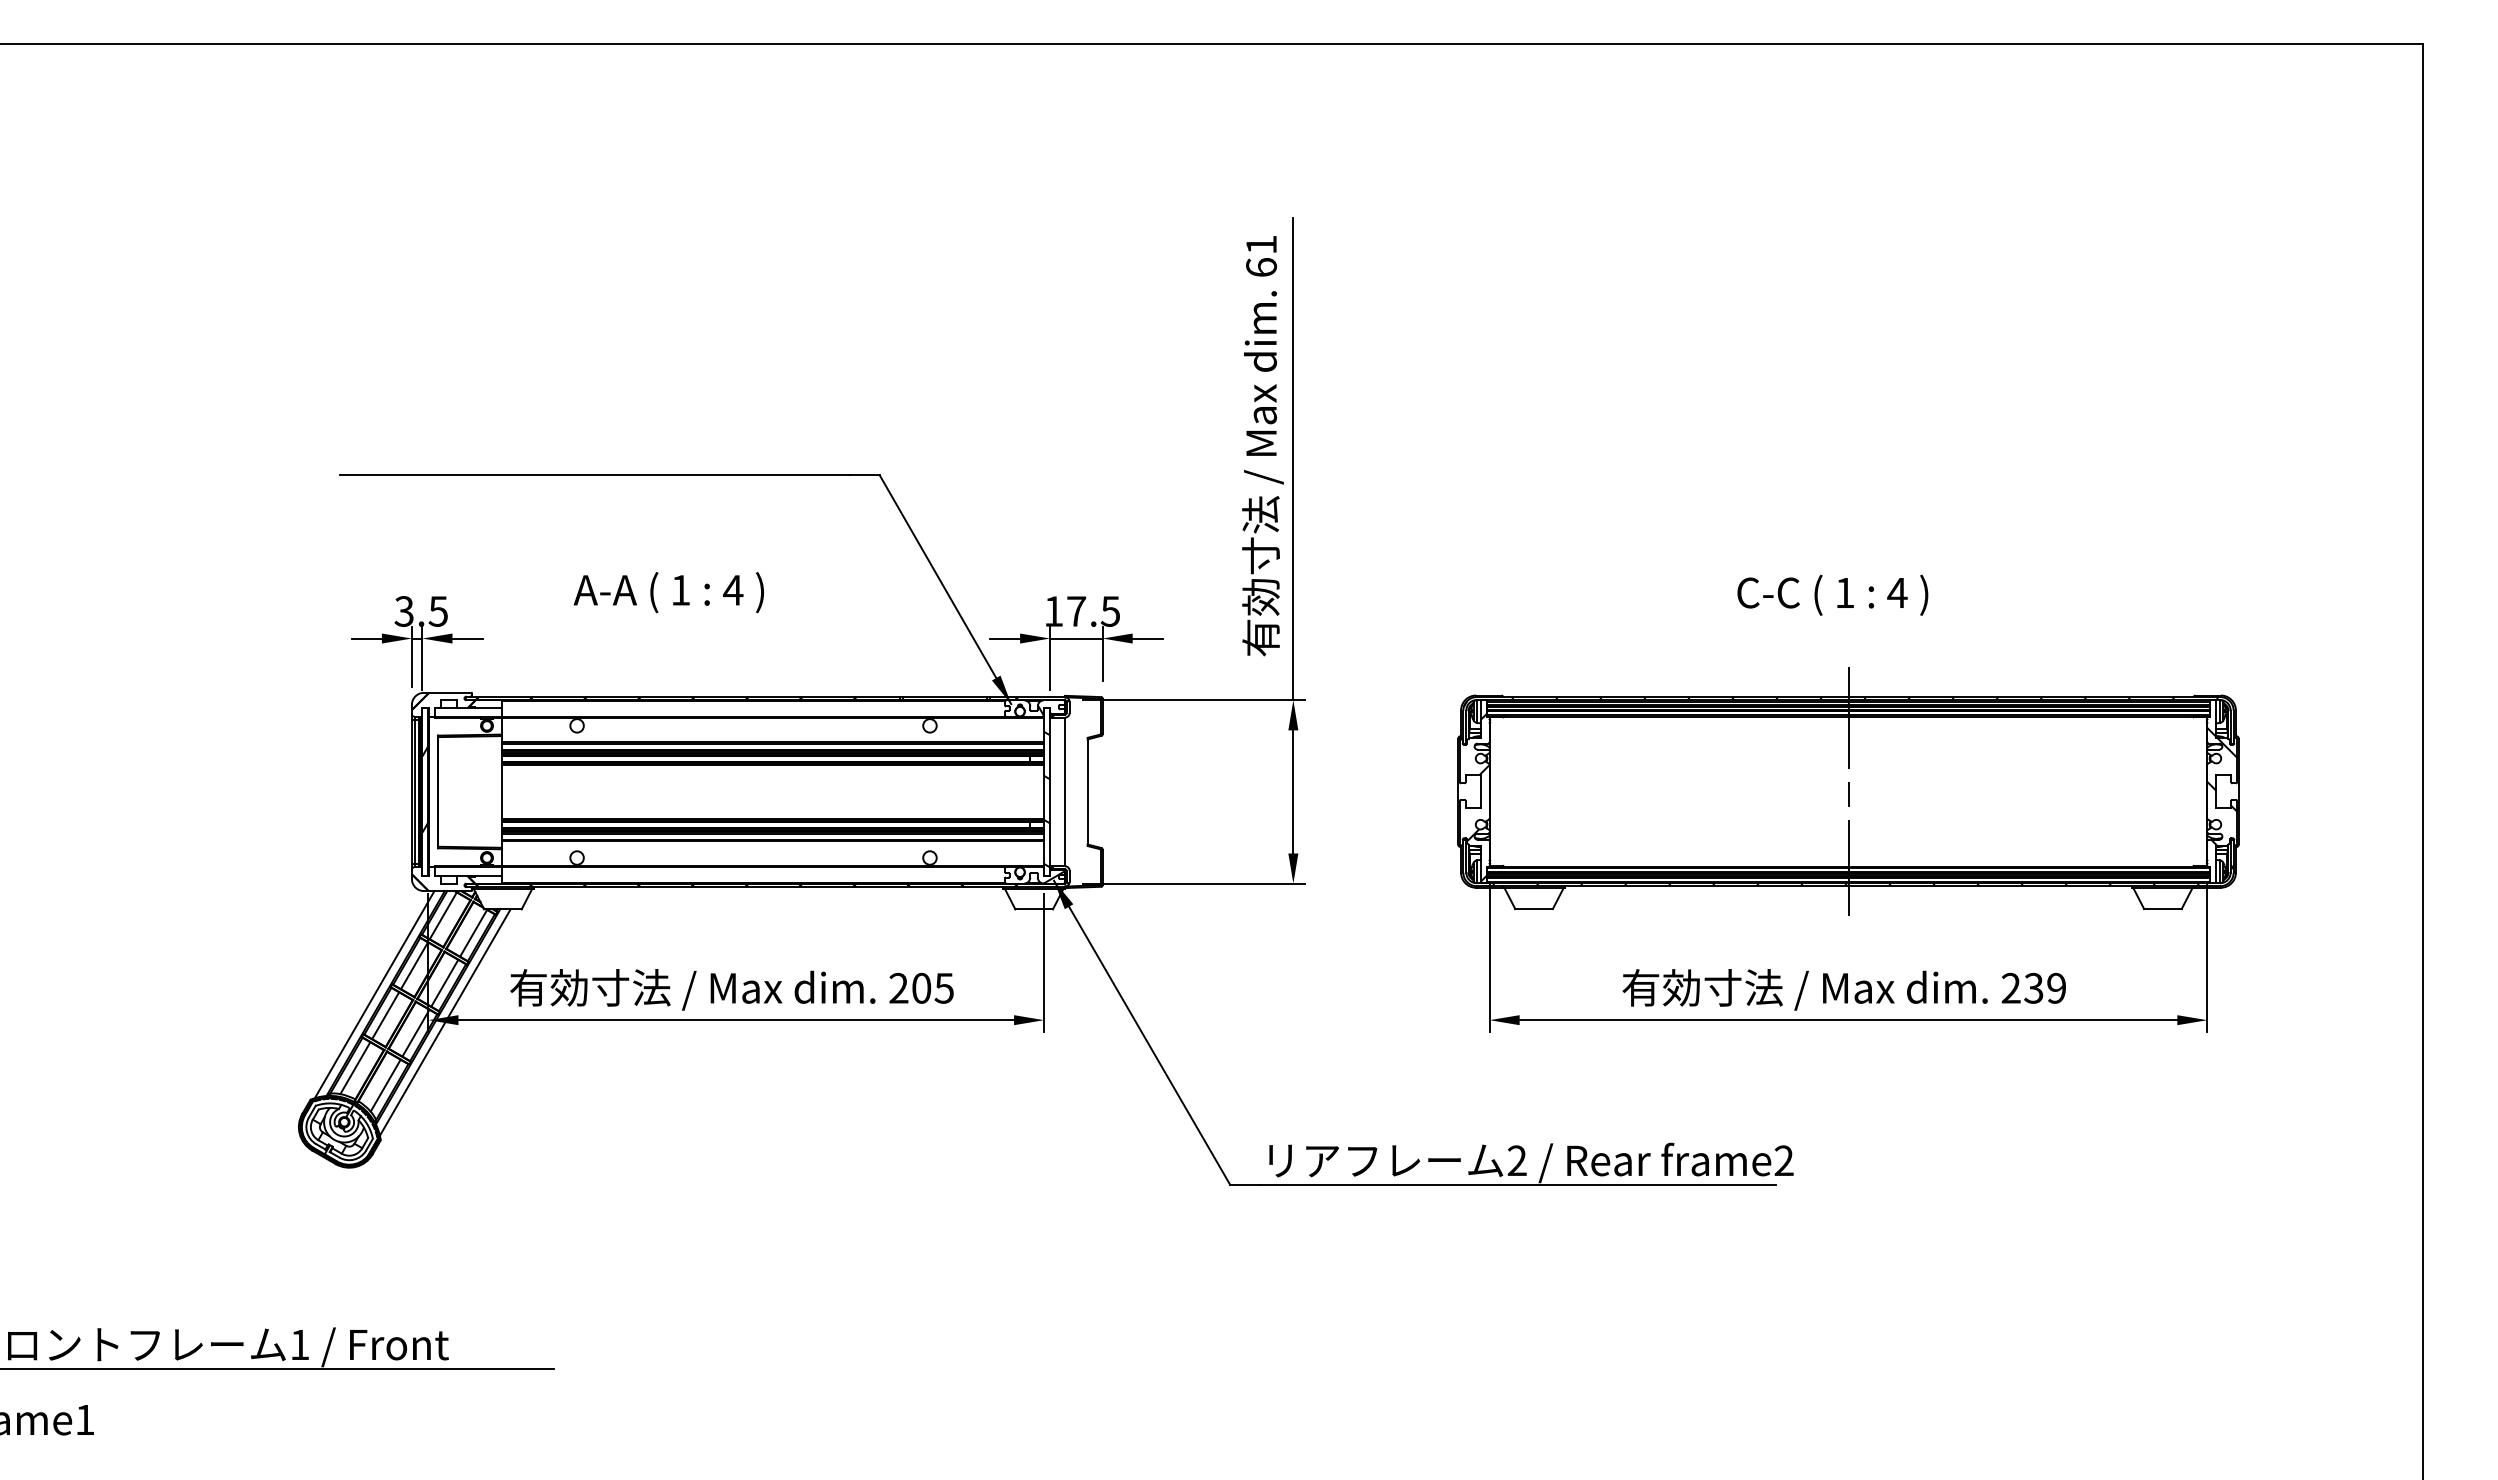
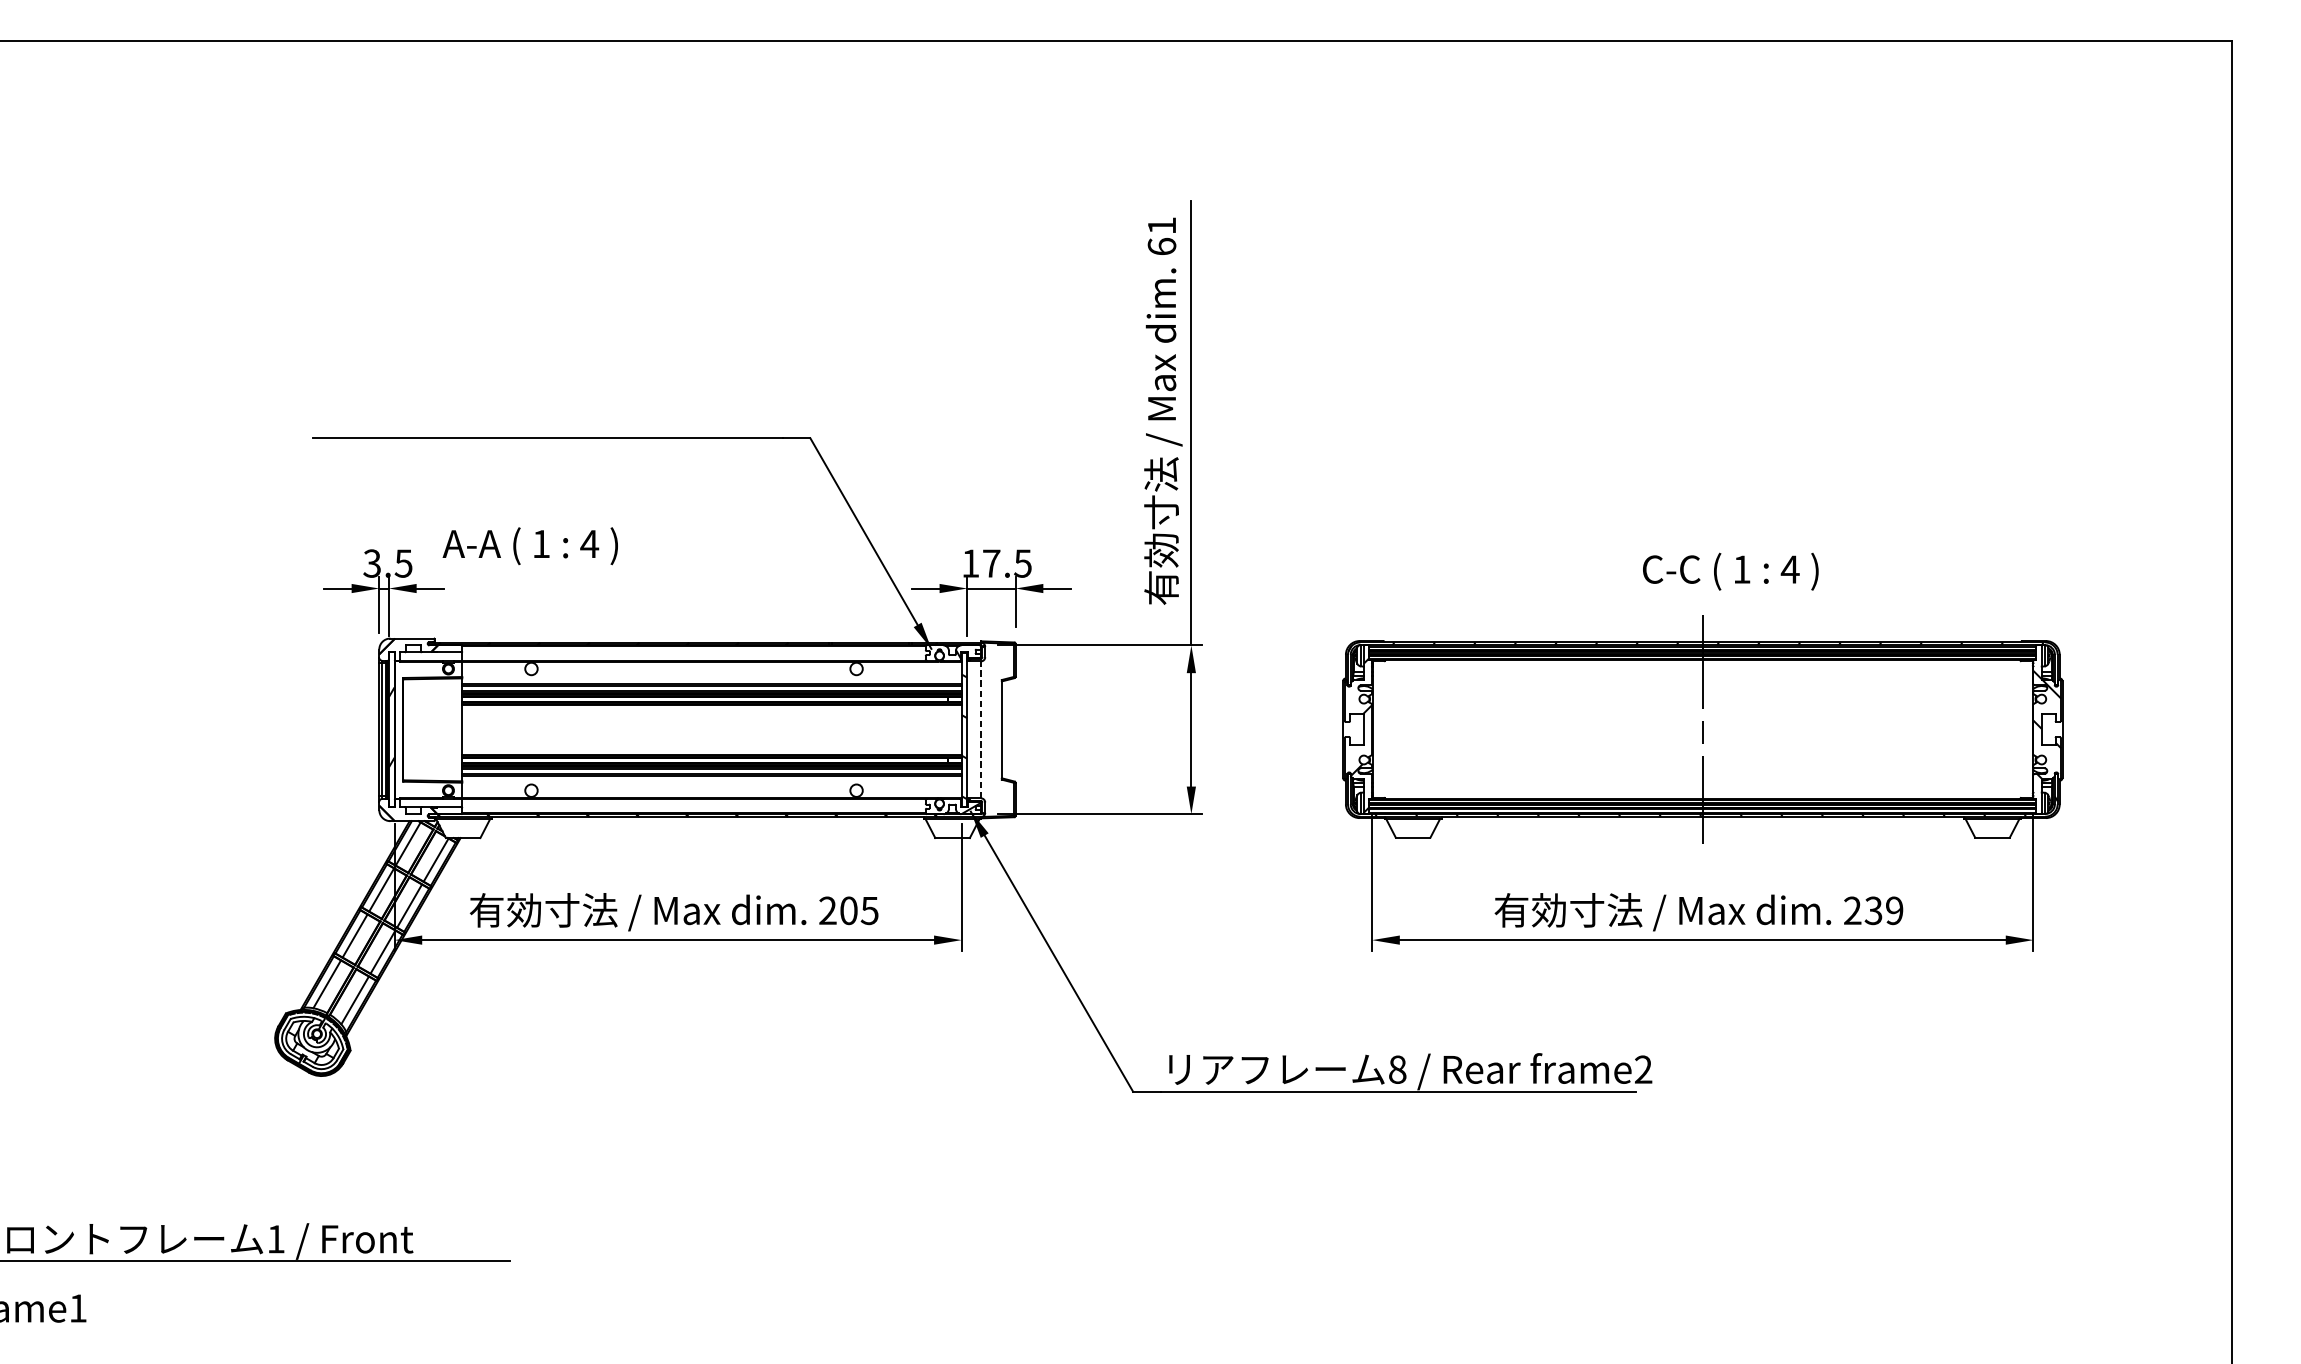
text: (668, 592) -> (530, 546), moved
text: (1832, 594) -> (1730, 570), moved
line: (1065, 791) -> (981, 729), solid -> dashed
line: (374, 994) -> (344, 916), removed
line: (444, 1022) -> (409, 942), removed
text: (1516, 1160) -> (1396, 1069), 2 -> 8

